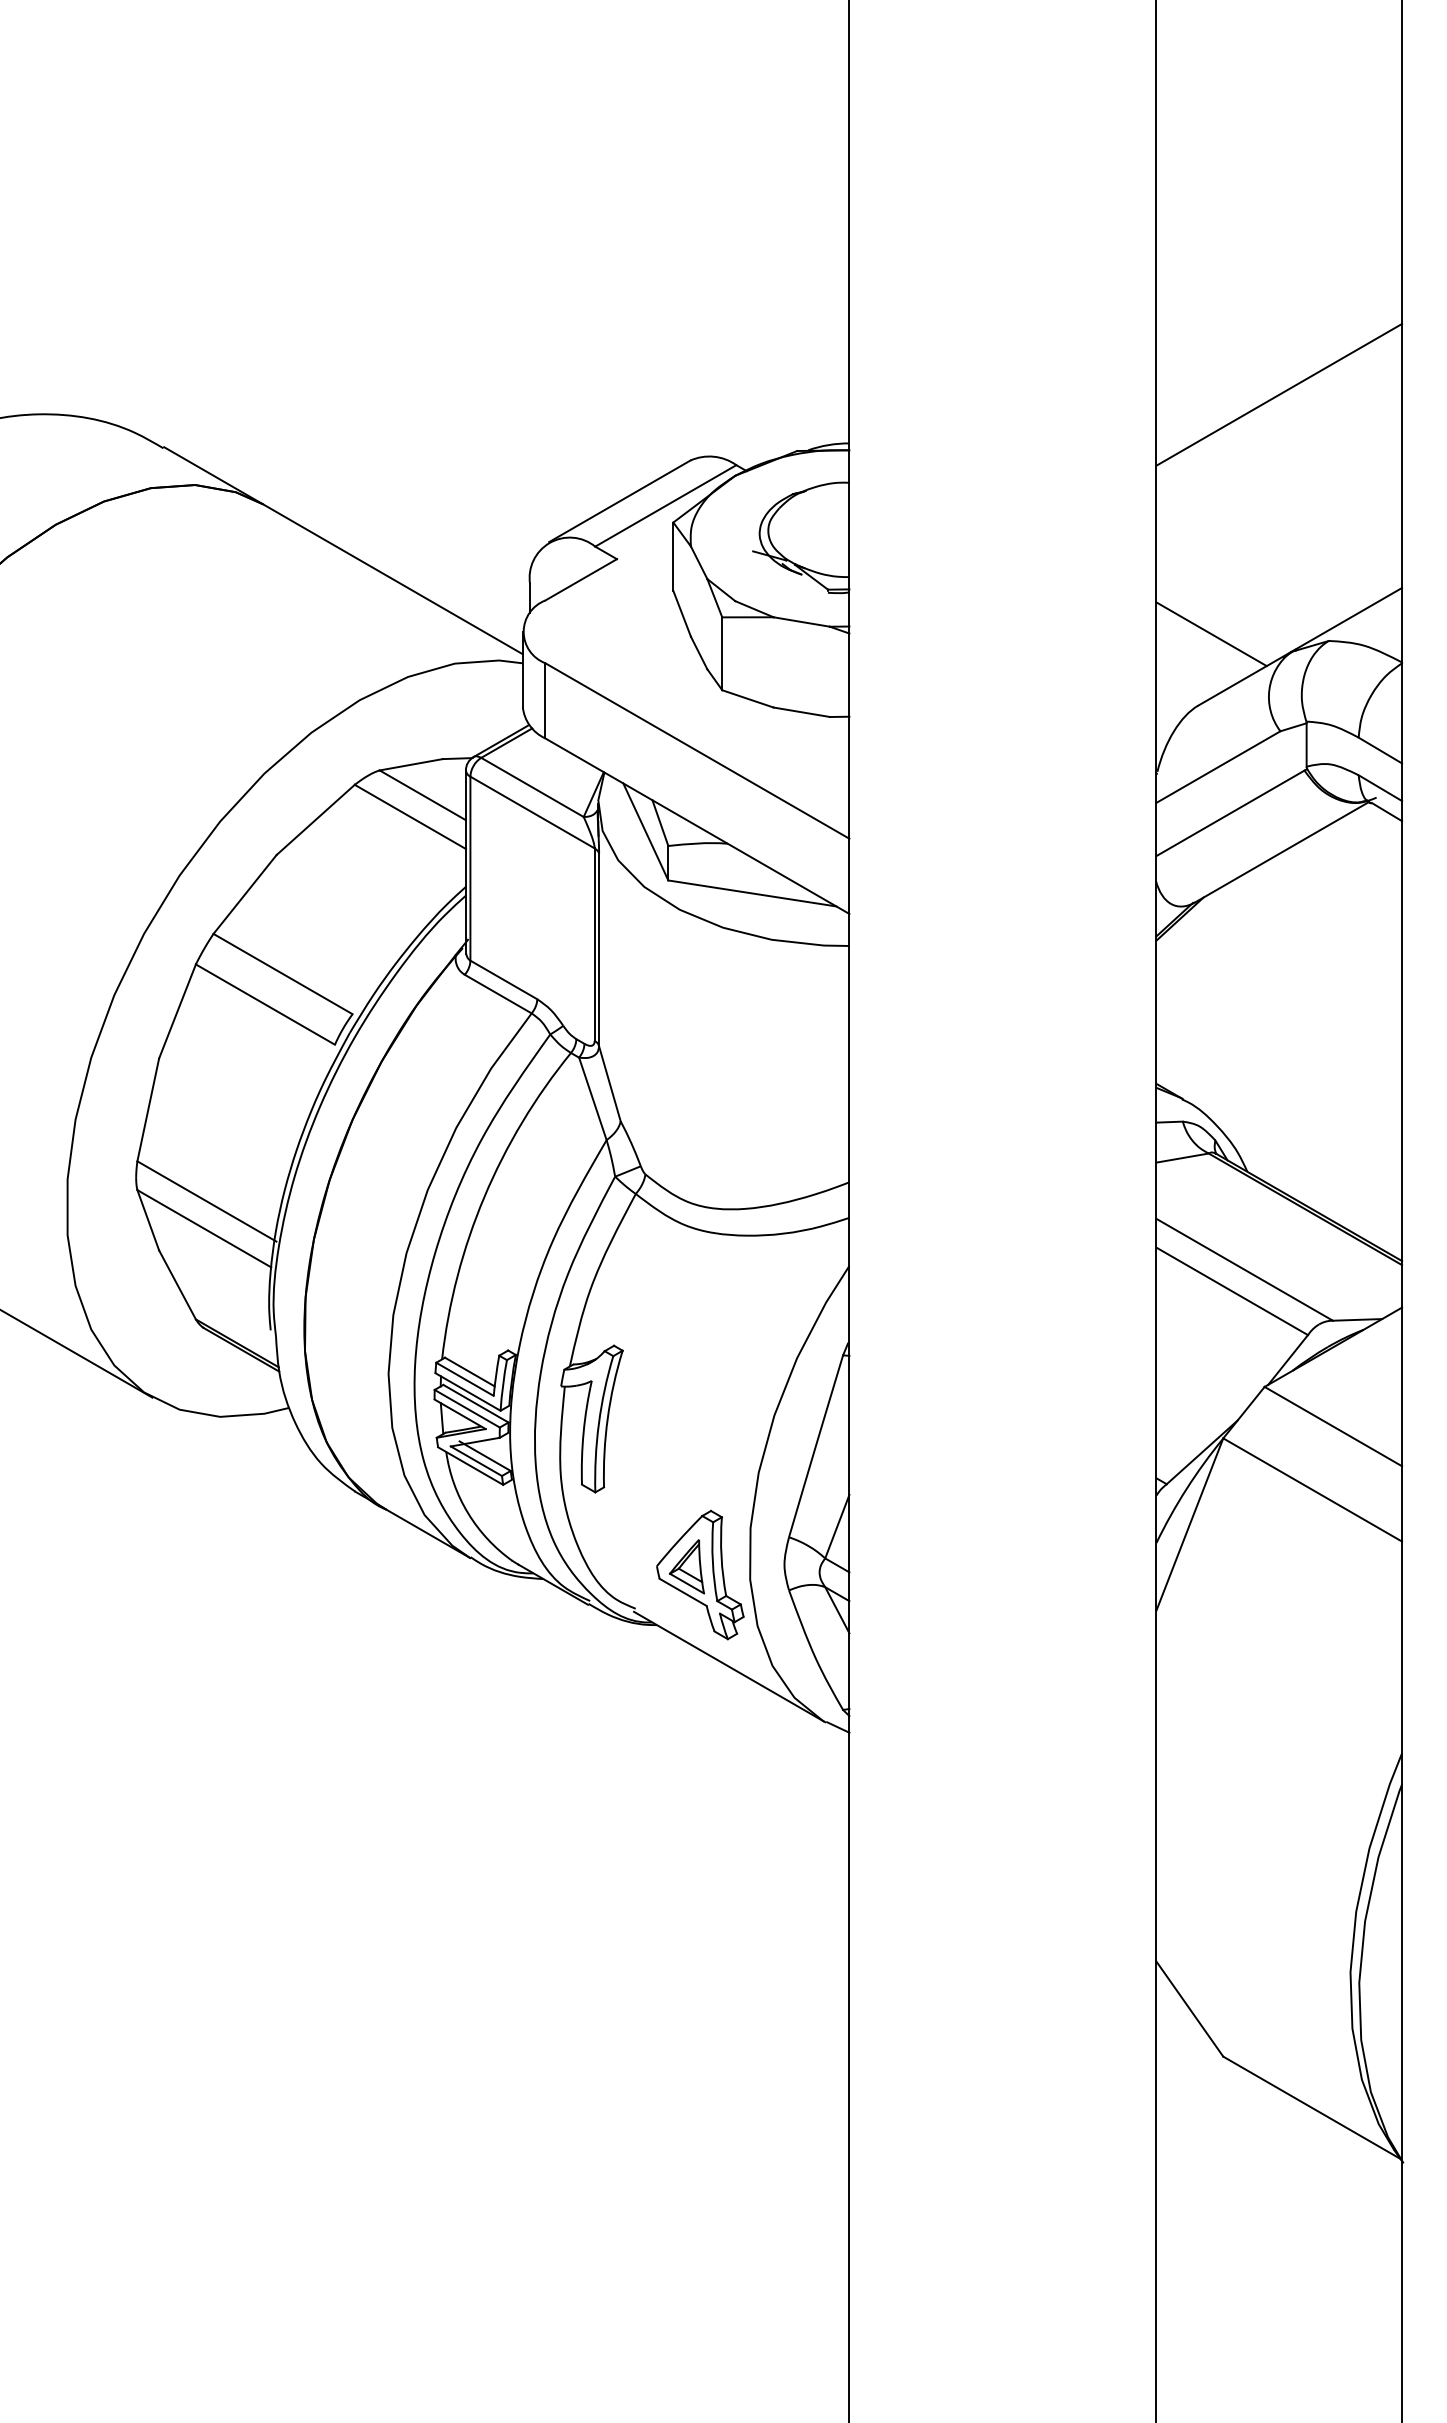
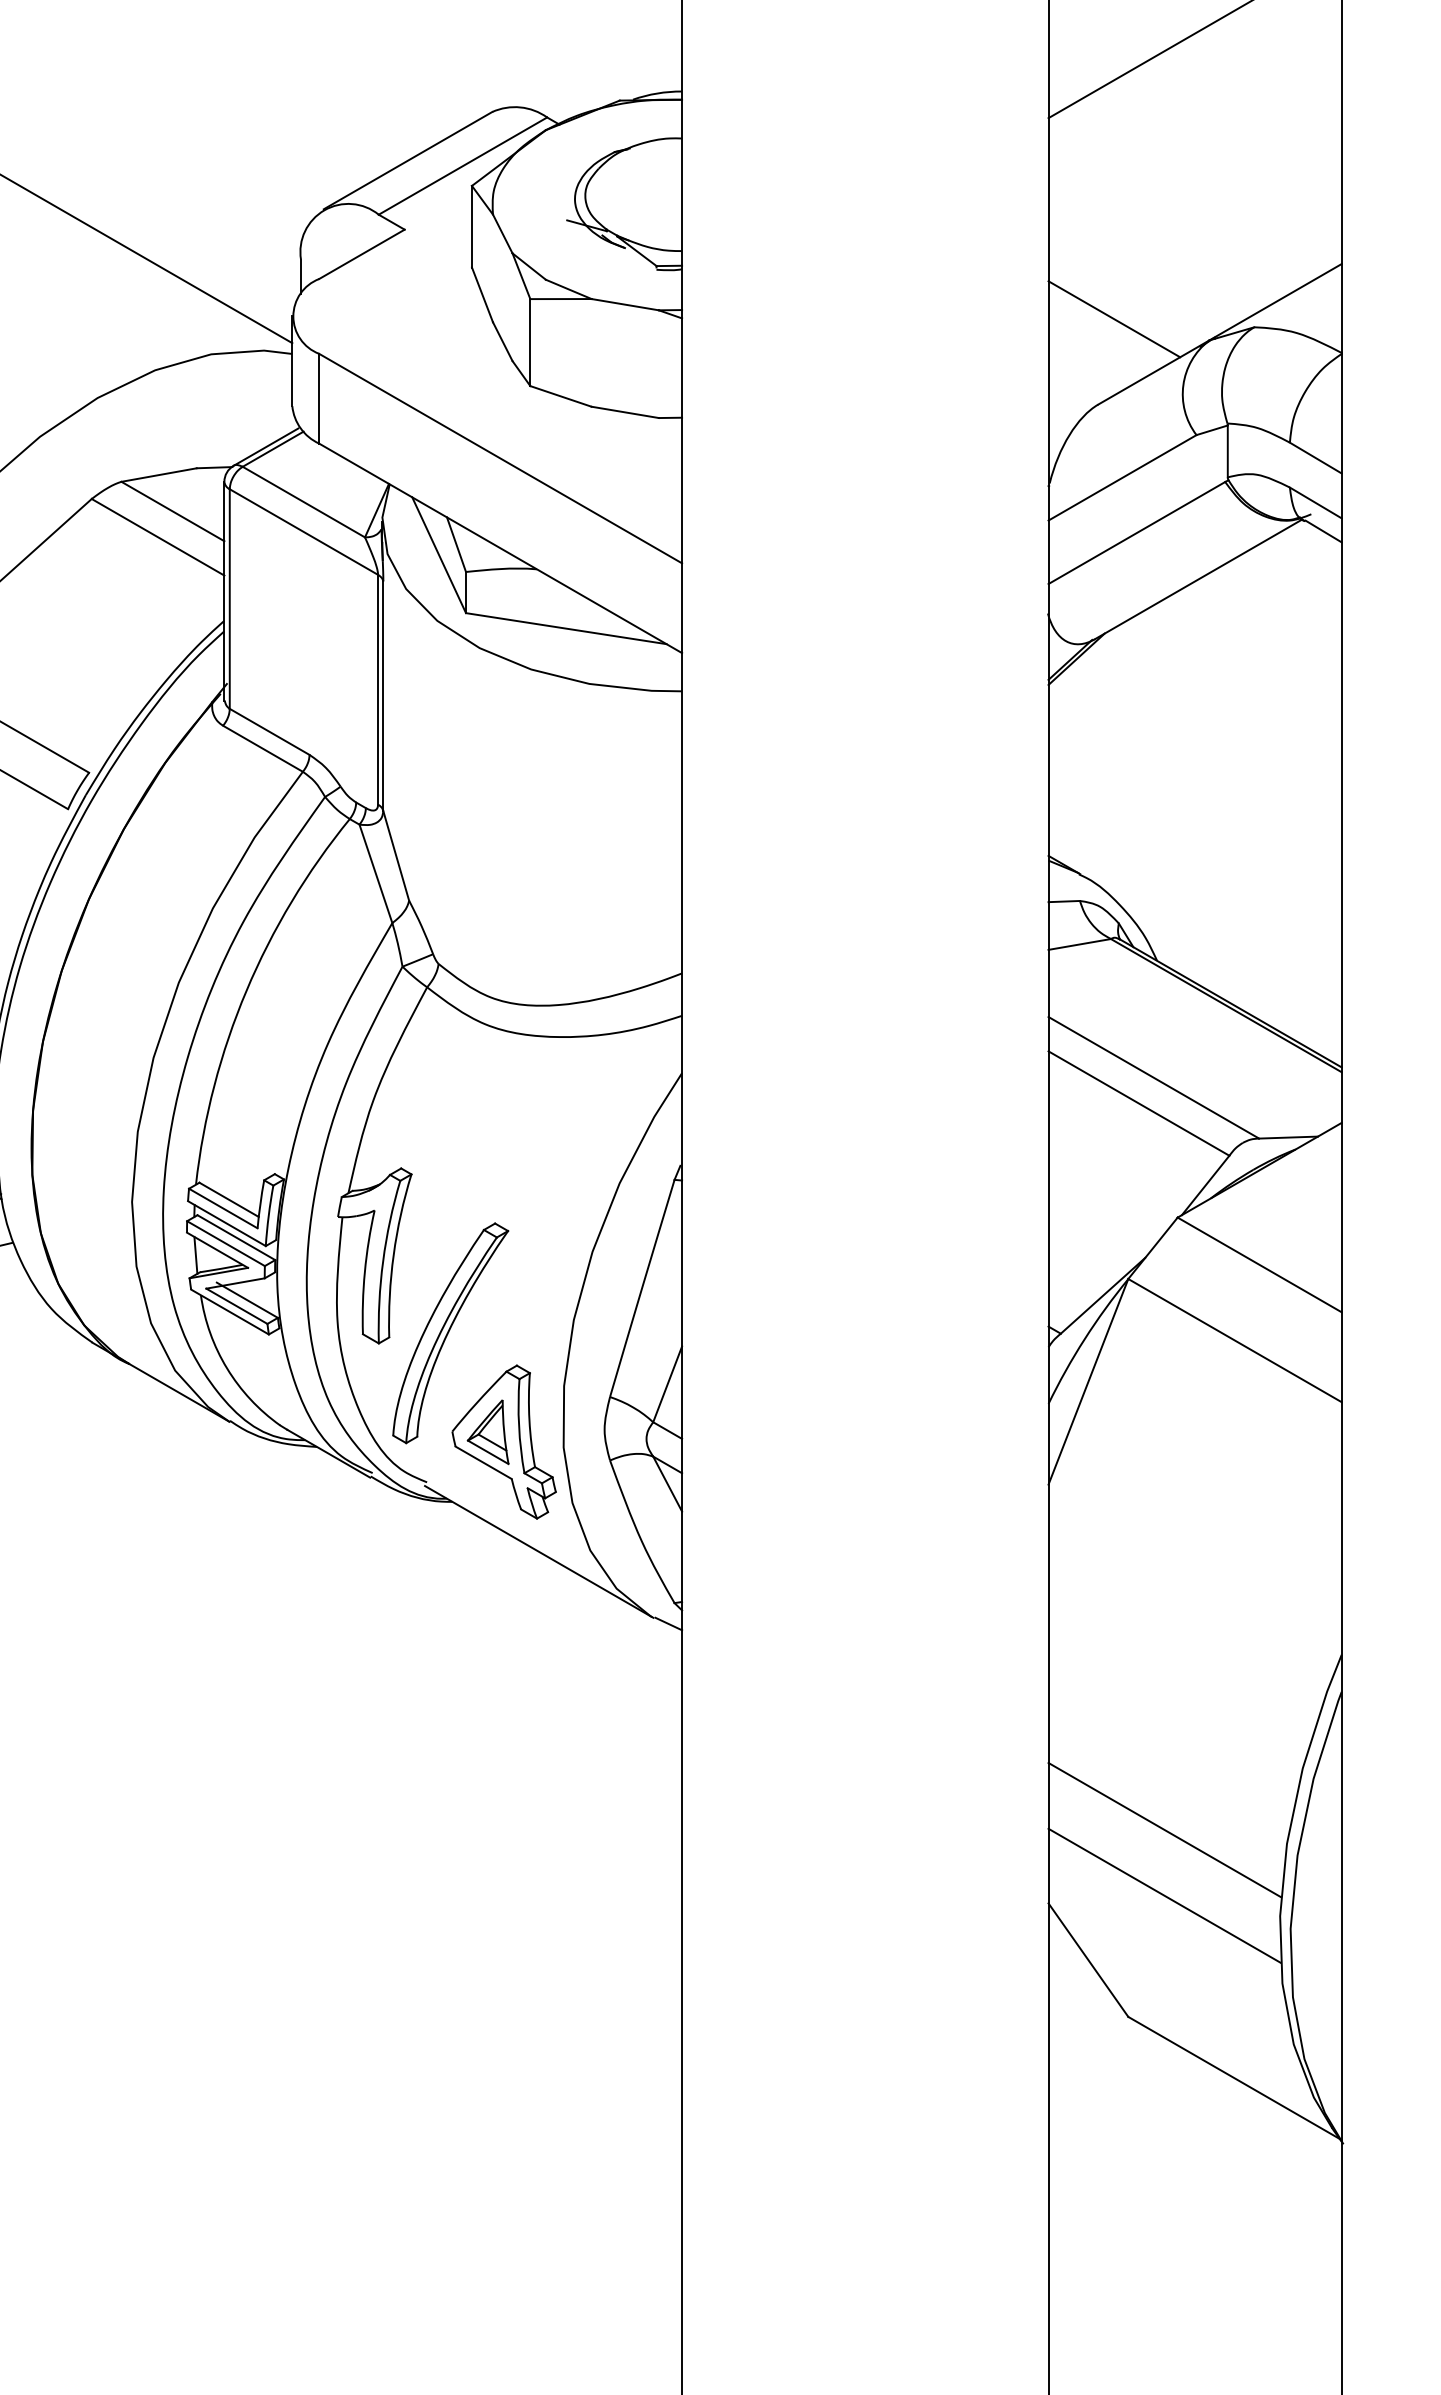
part: (655, 1483) -> (450, 1332), added
line: (1253, 1899) -> (1164, 1829), added
line: (1253, 1955) -> (1164, 1896), added

